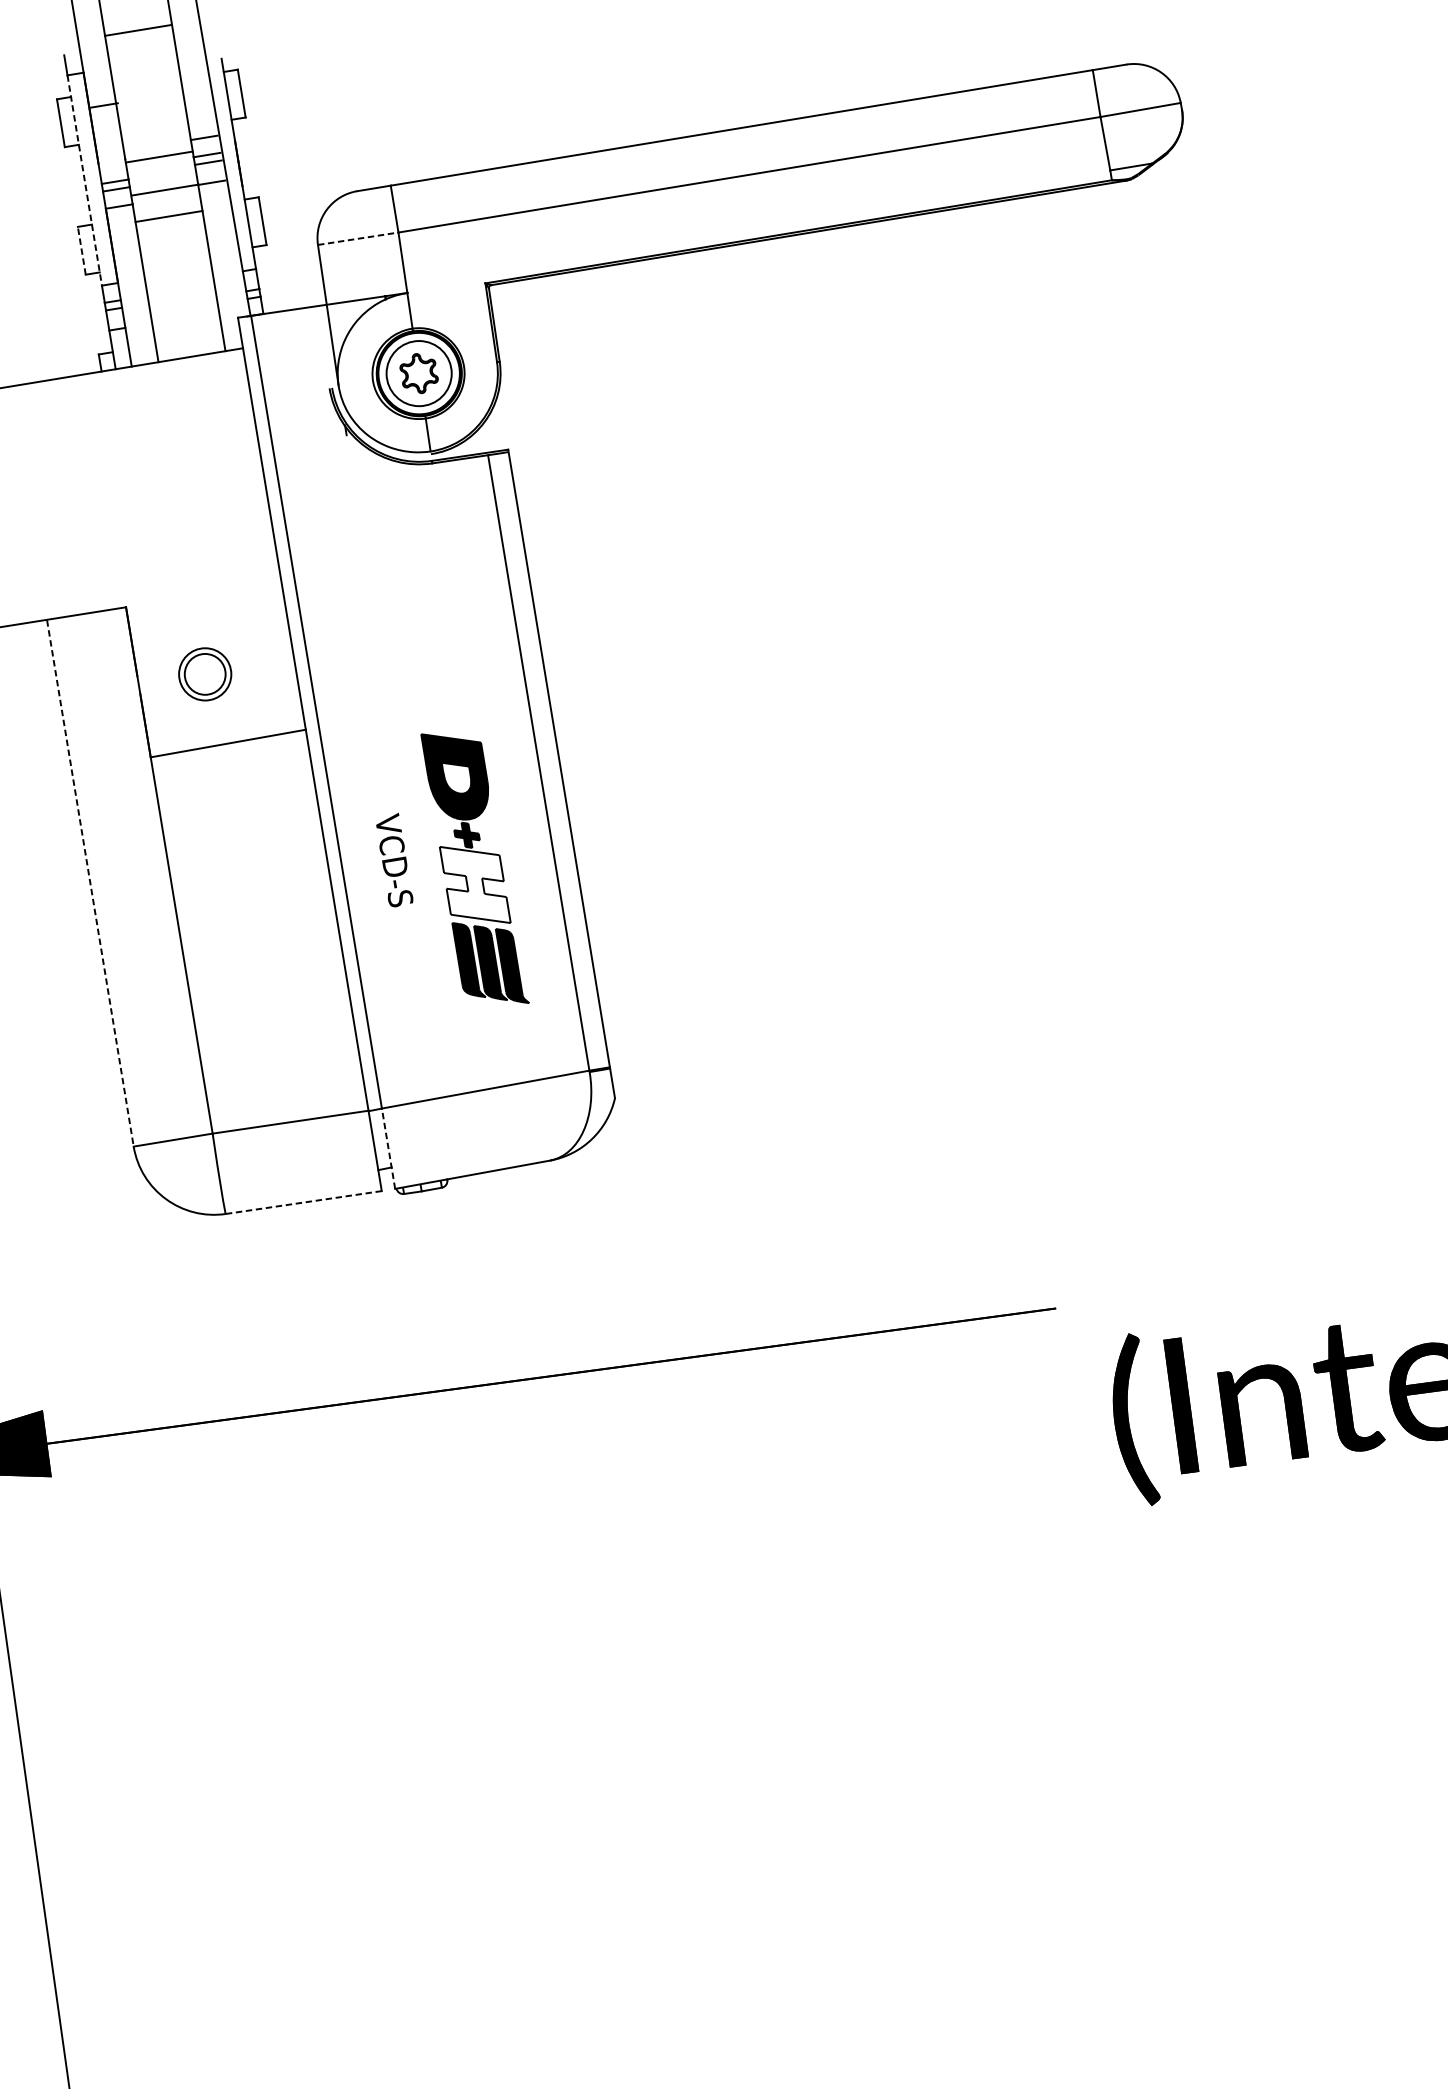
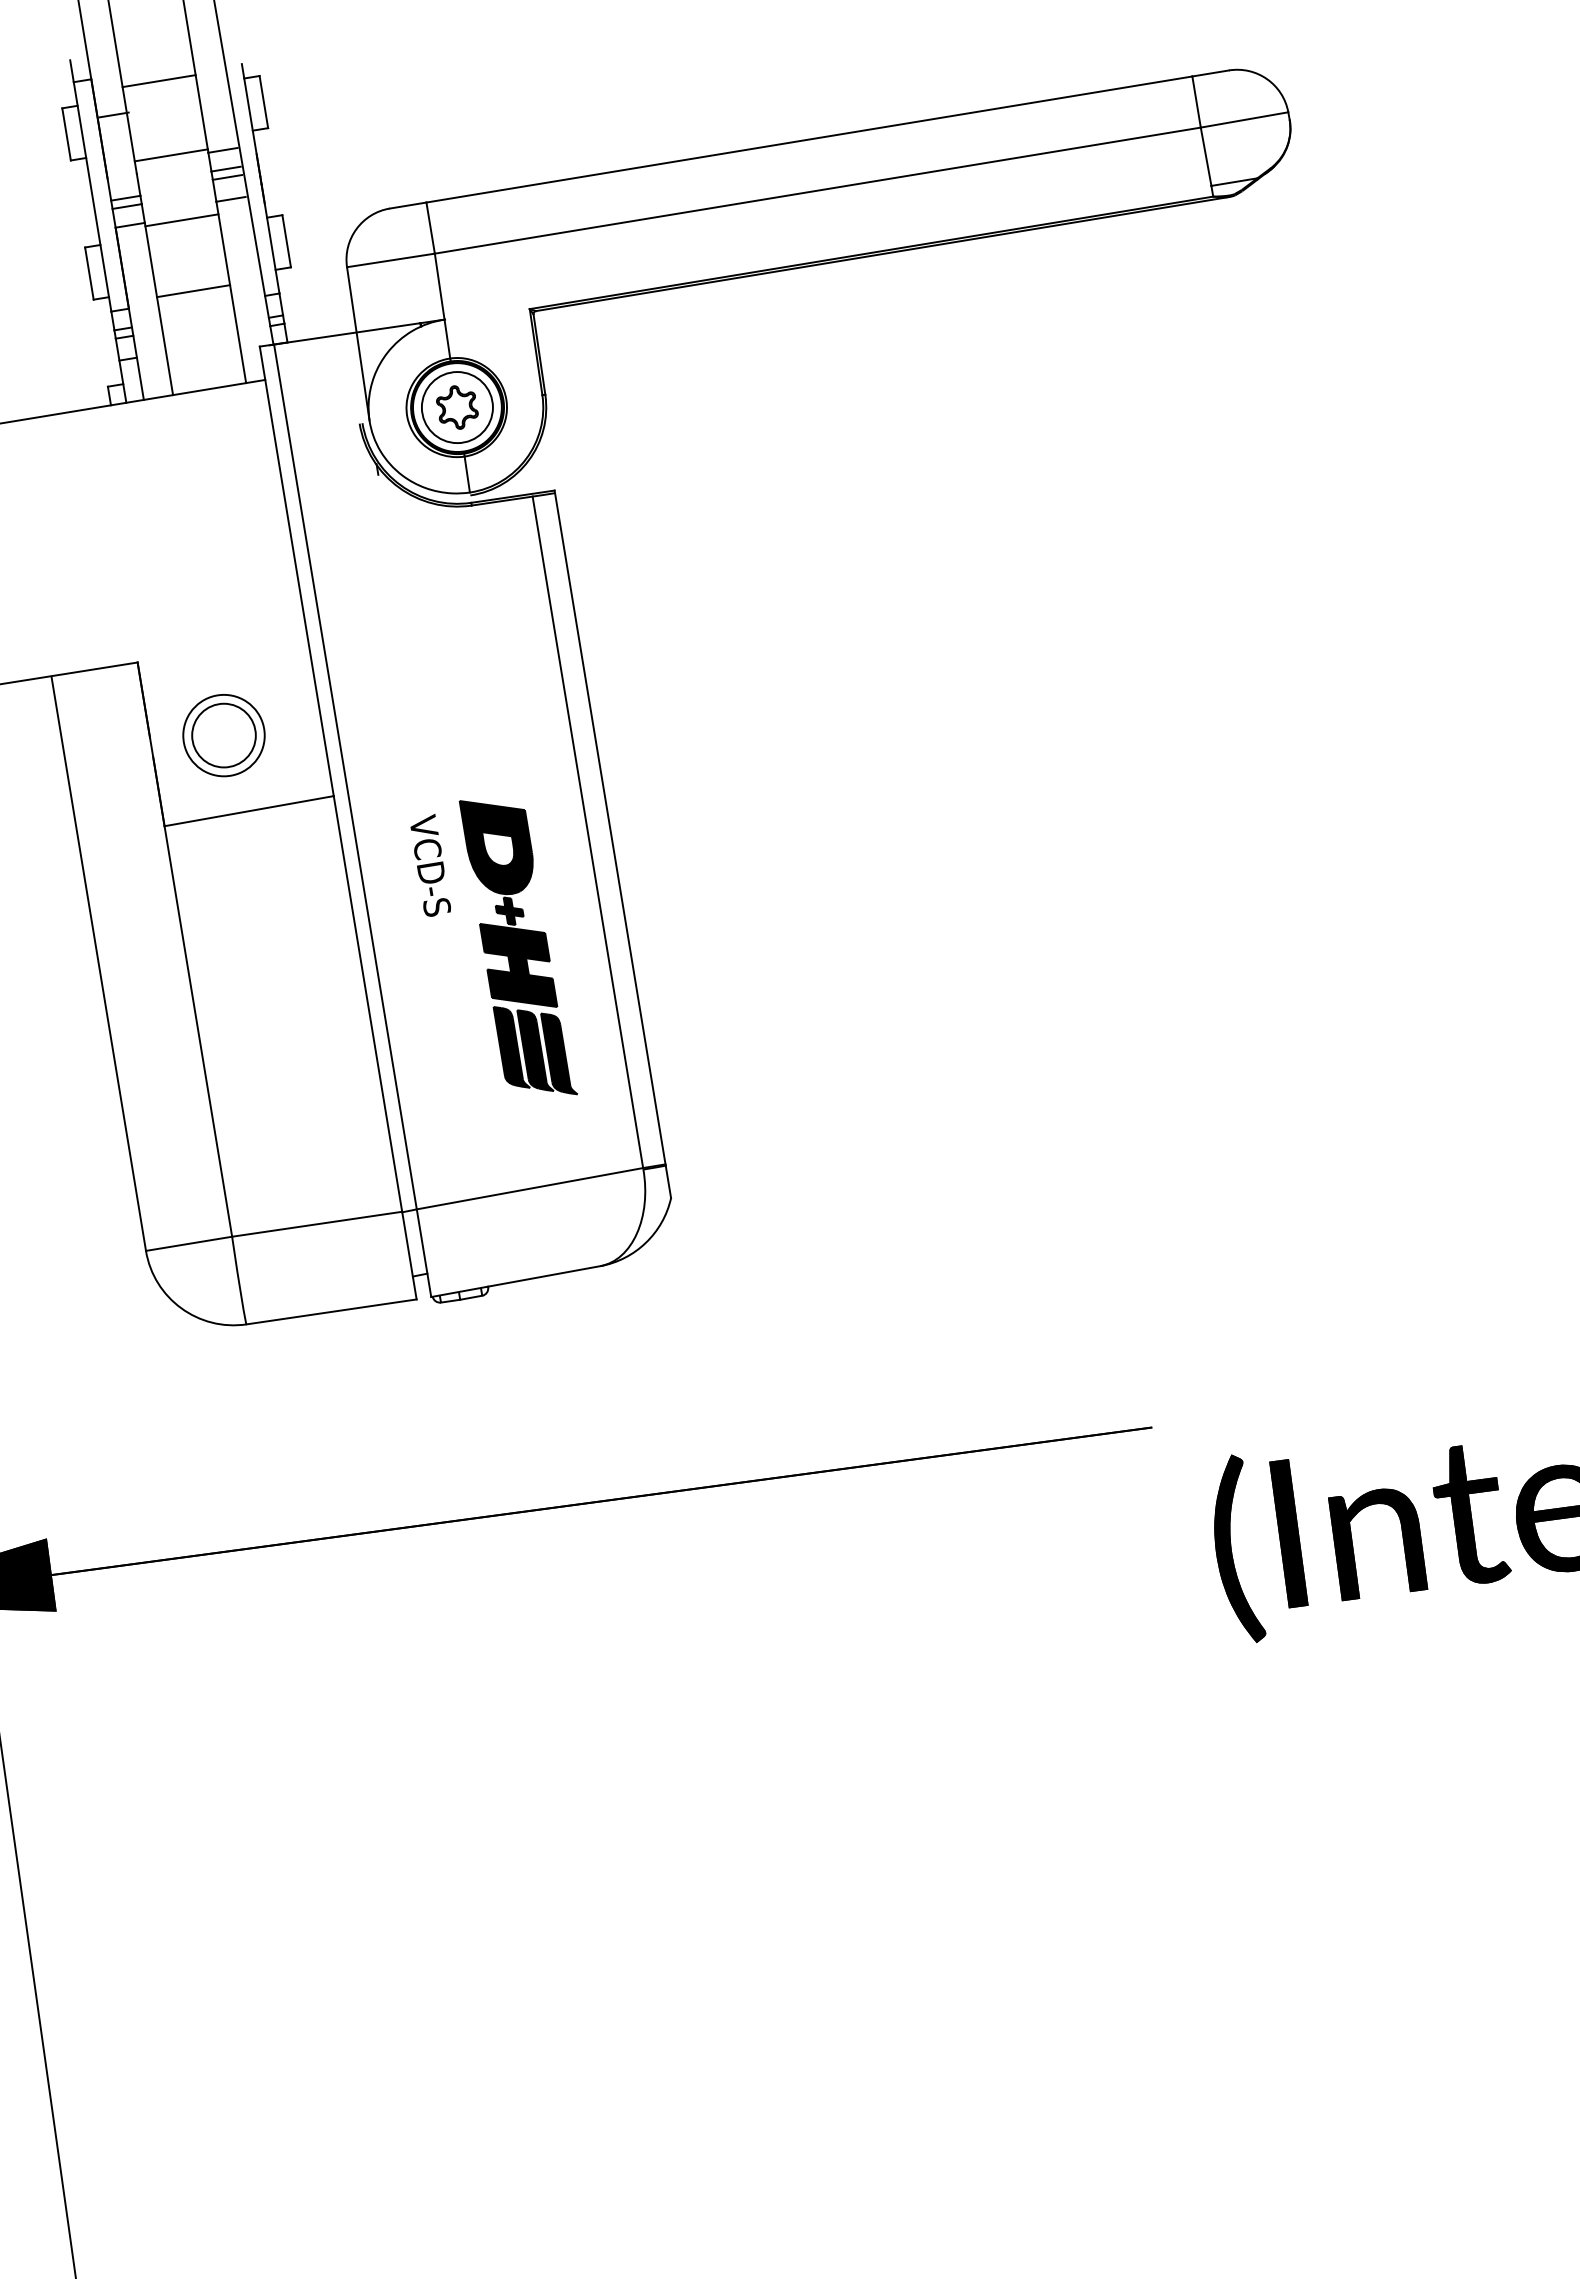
line: (137, 30) -> (158, 81), moved
line: (158, 157) -> (181, 220), moved
line: (84, 181) -> (92, 197), dashed -> solid
line: (164, 190) -> (170, 155), moved
line: (168, 216) -> (193, 291), moved
line: (358, 238) -> (391, 260), dashed -> solid
line: (81, 250) -> (89, 273), dashed -> solid
part: (204, 674) -> (223, 735), size x1.43
text: (394, 859) -> (430, 864), moved
line: (90, 883) -> (98, 963), dashed -> solid
fill: (475, 885) -> (518, 965), added
line: (388, 1148) -> (423, 1252), dashed -> solid
line: (303, 1202) -> (331, 1311), dashed -> solid

